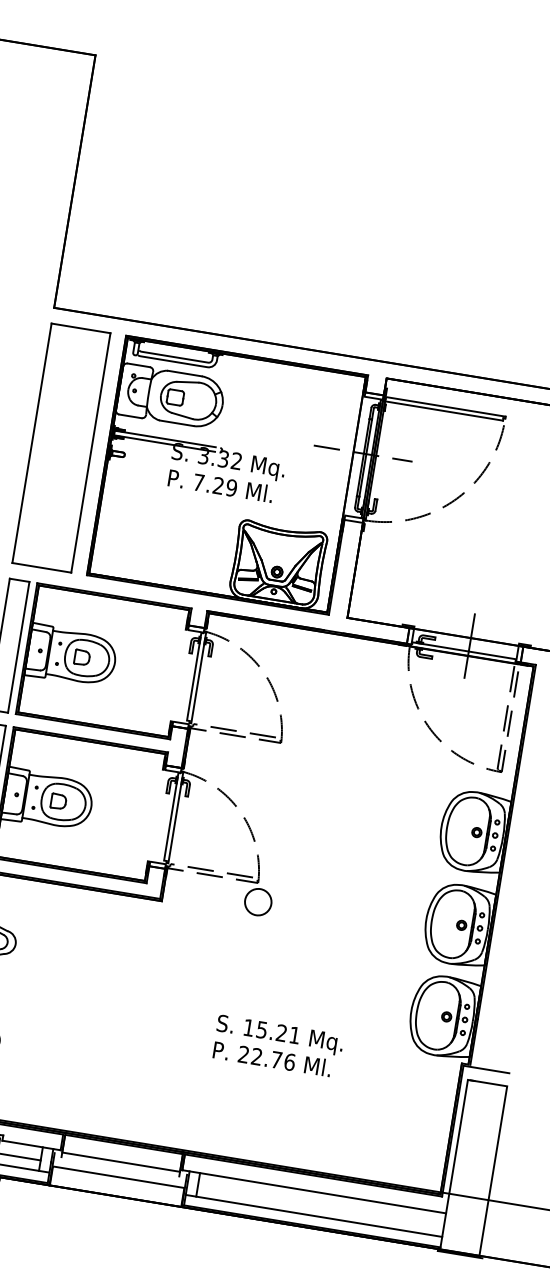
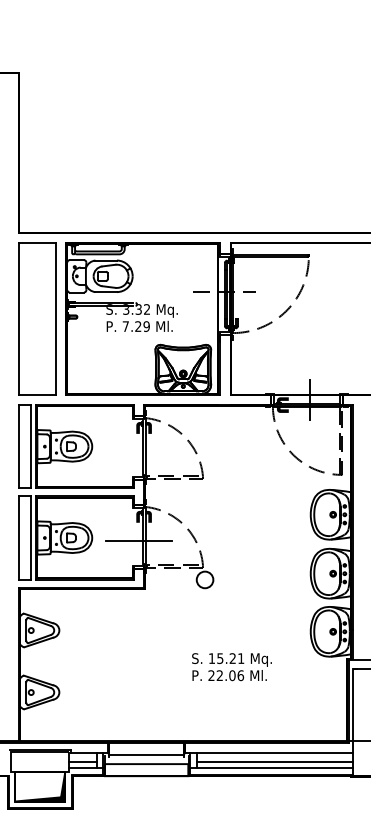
line: (163, 822) -> (138, 540), added
text: (276, 1059) -> (232, 675), 22.76 -> 22.06
line: (320, 1206) -> (274, 761), added

